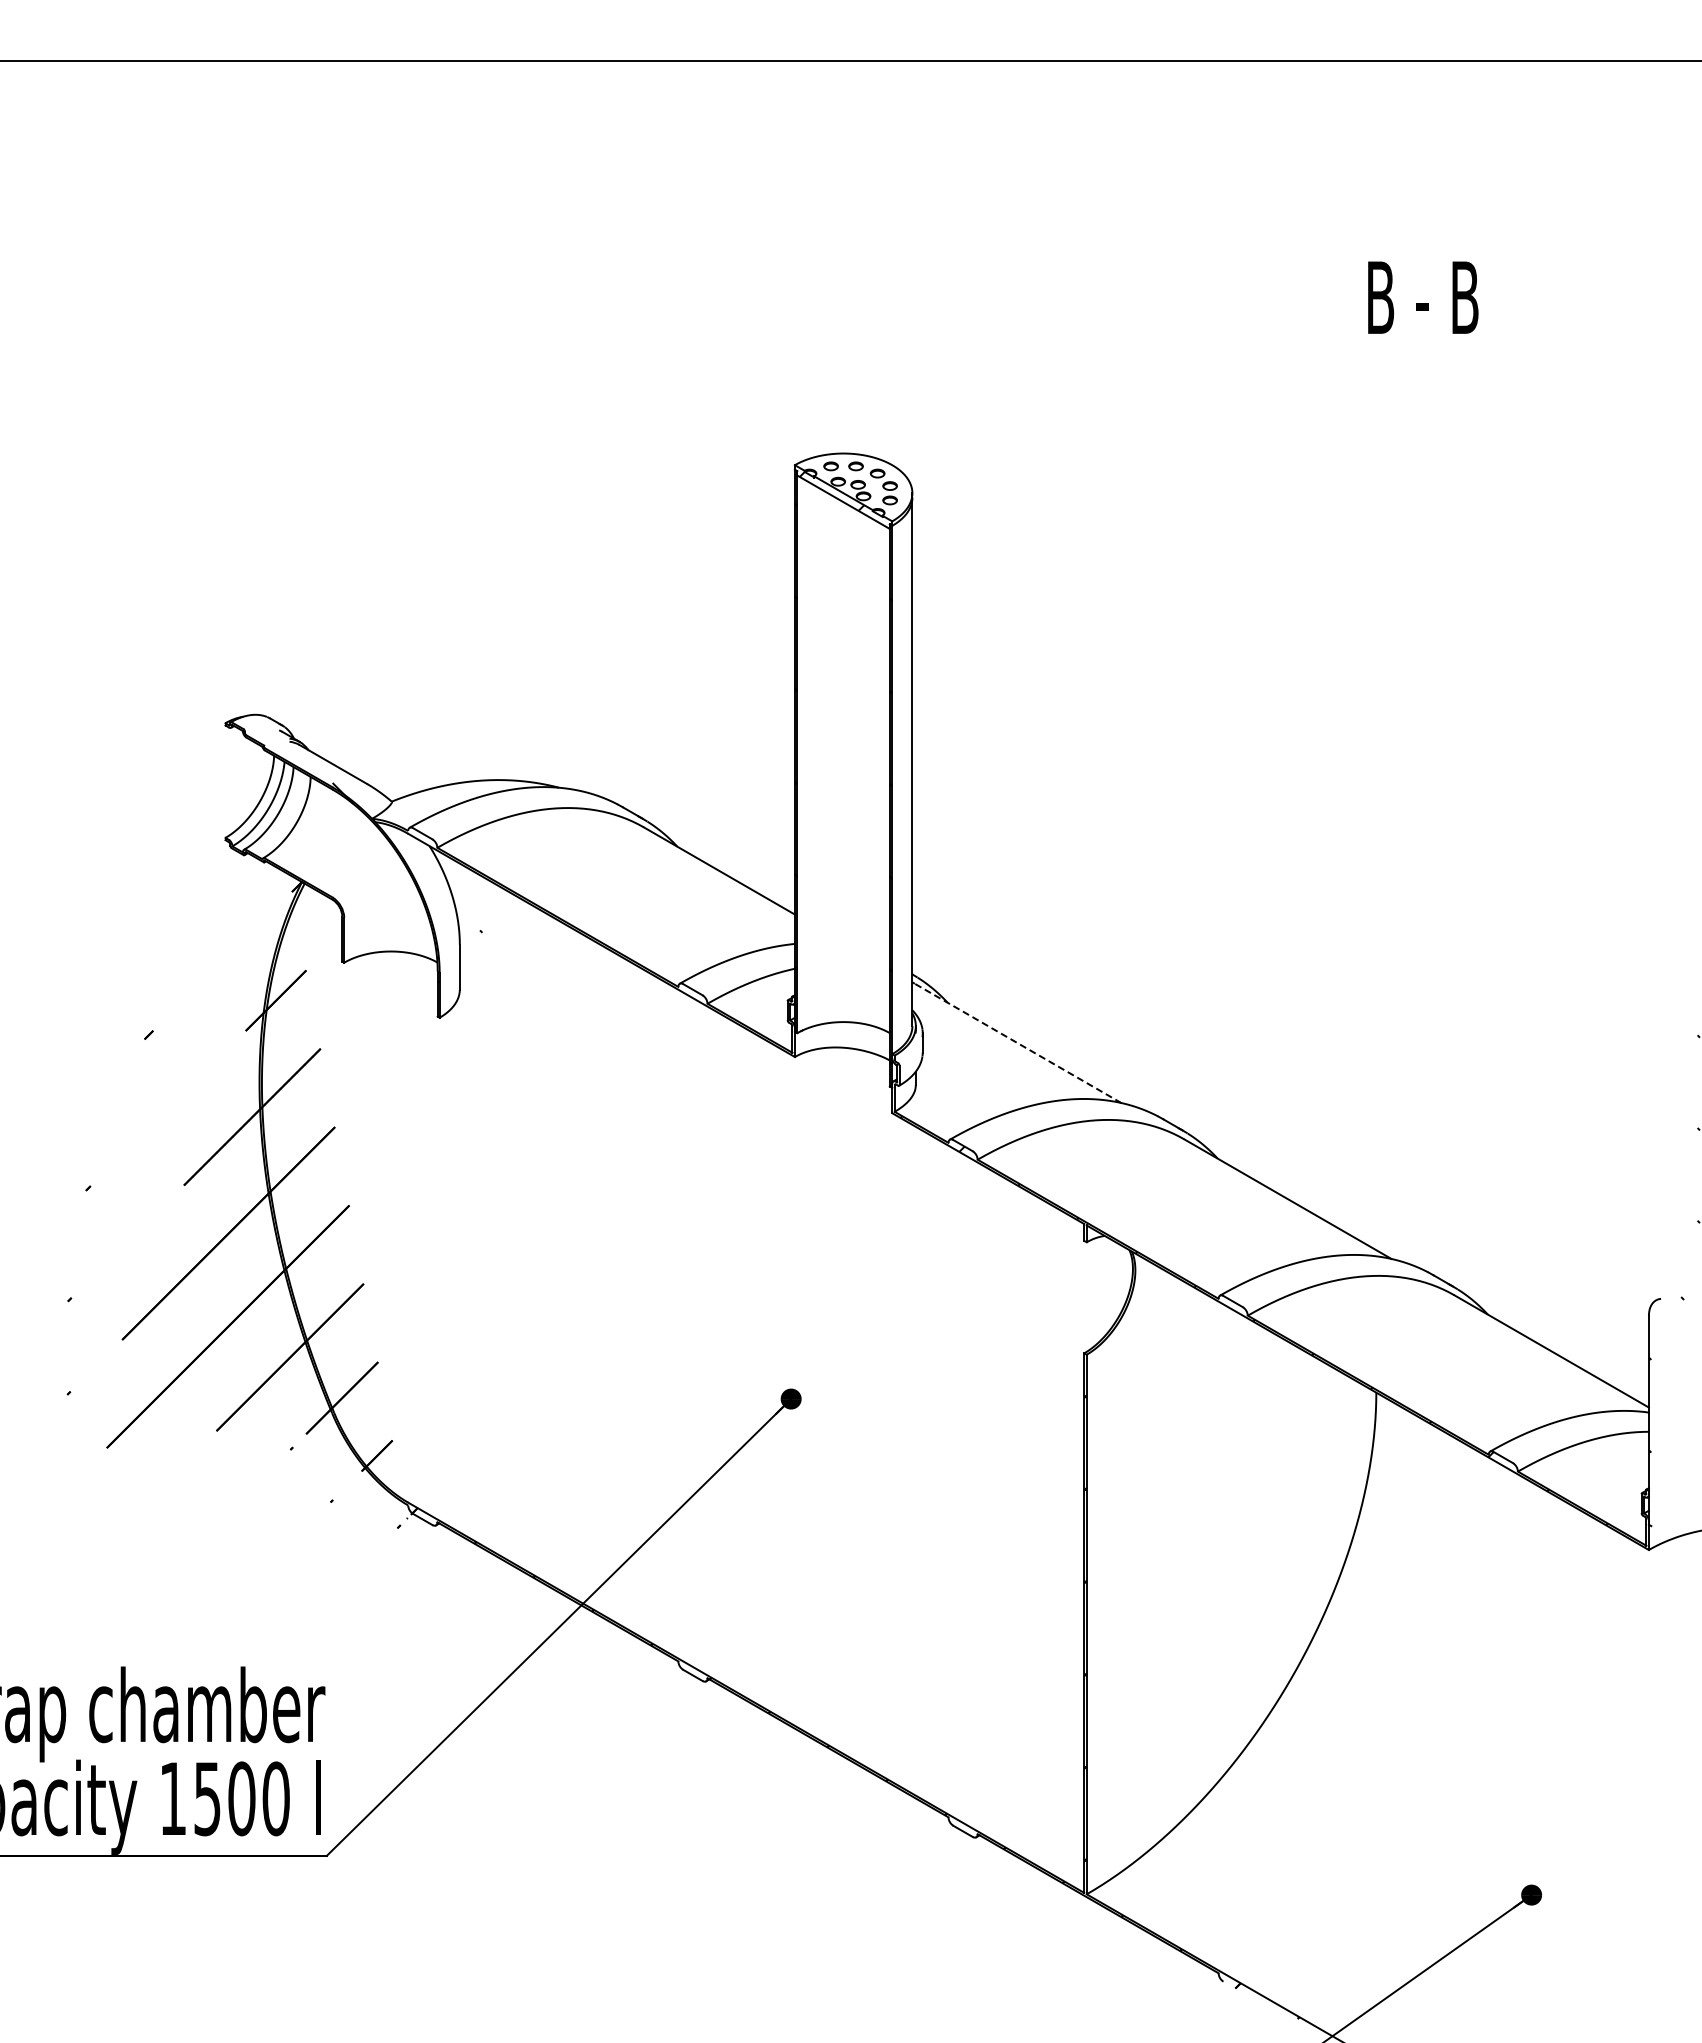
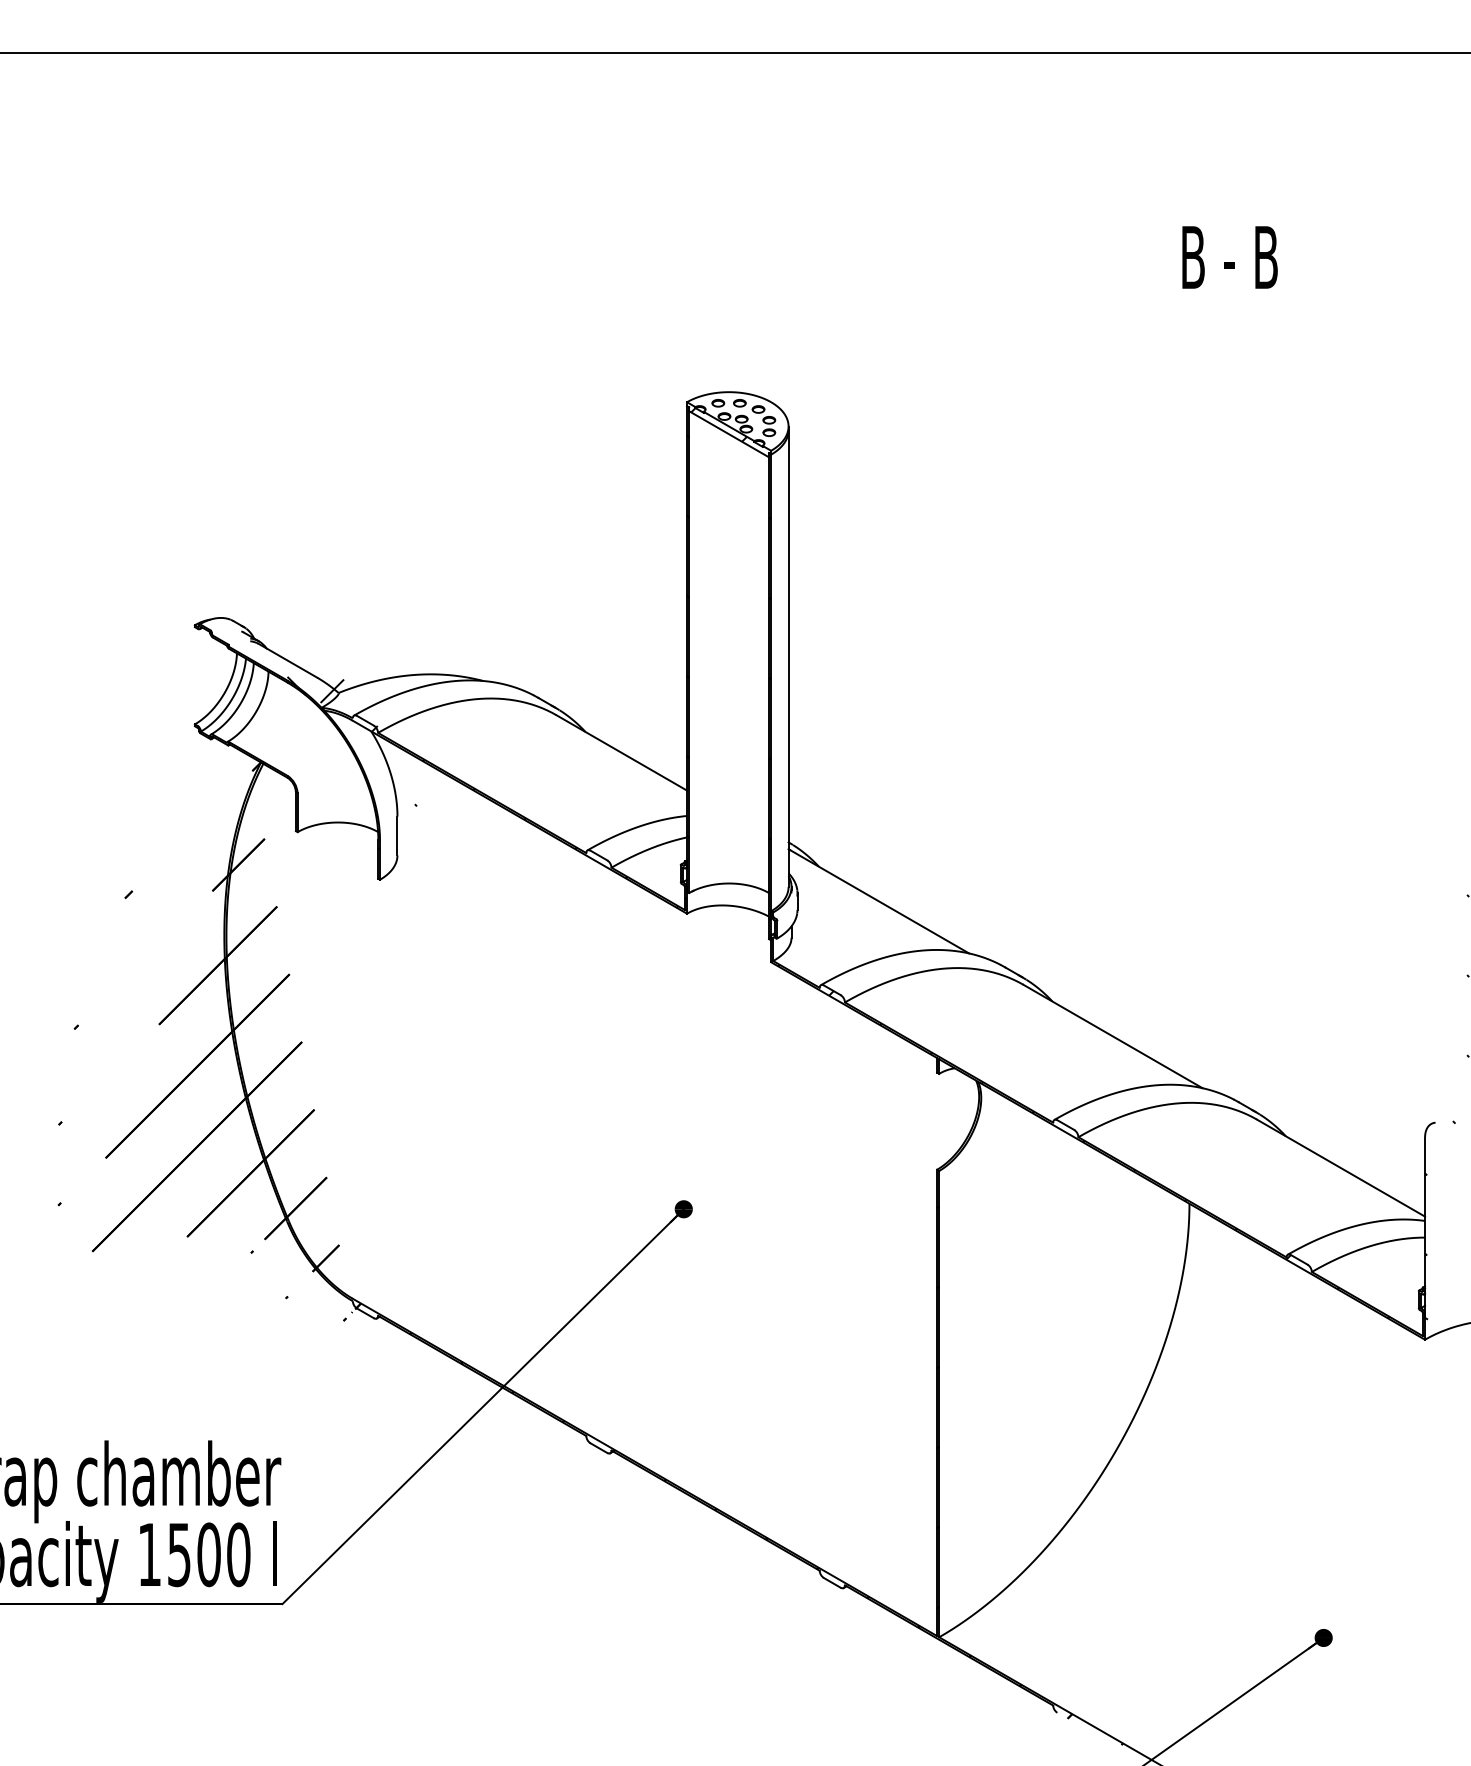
hatch: (582, 918) -> (503, 793), added
line: (1017, 1043) -> (879, 902), dashed -> solid

